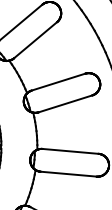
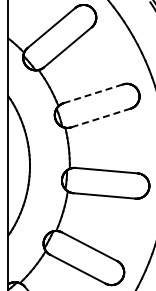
line: (58, 81) -> (93, 93), solid -> dashed
line: (64, 104) -> (100, 118), solid -> dashed

